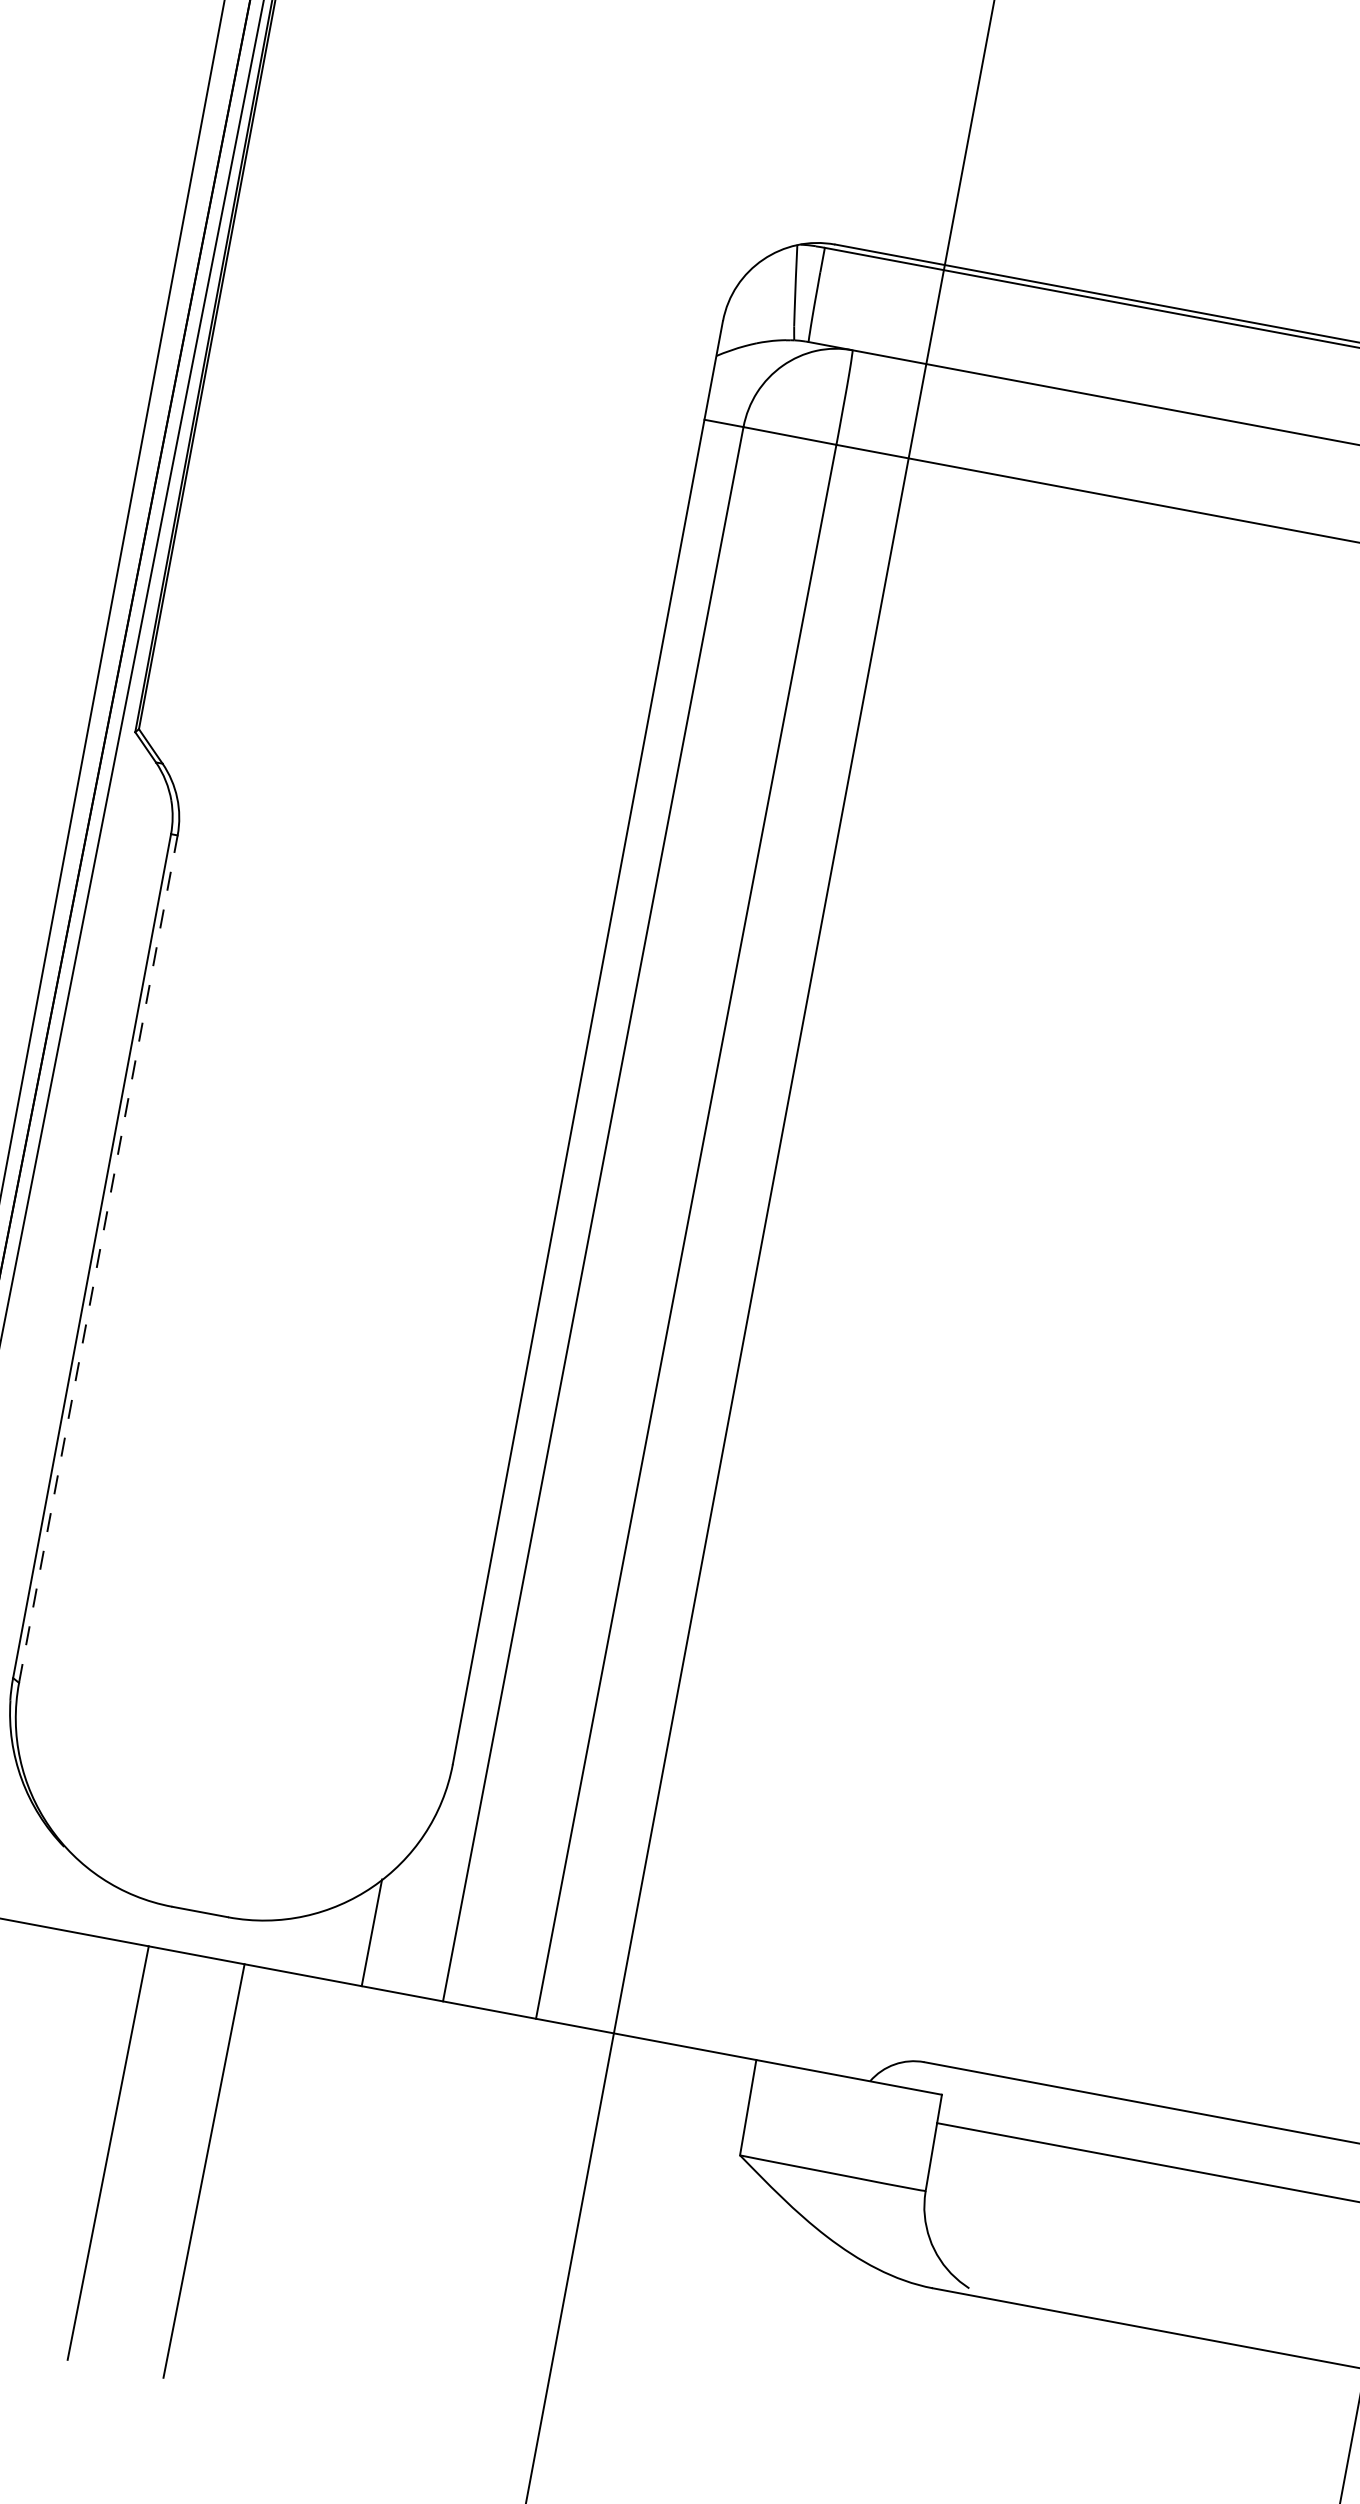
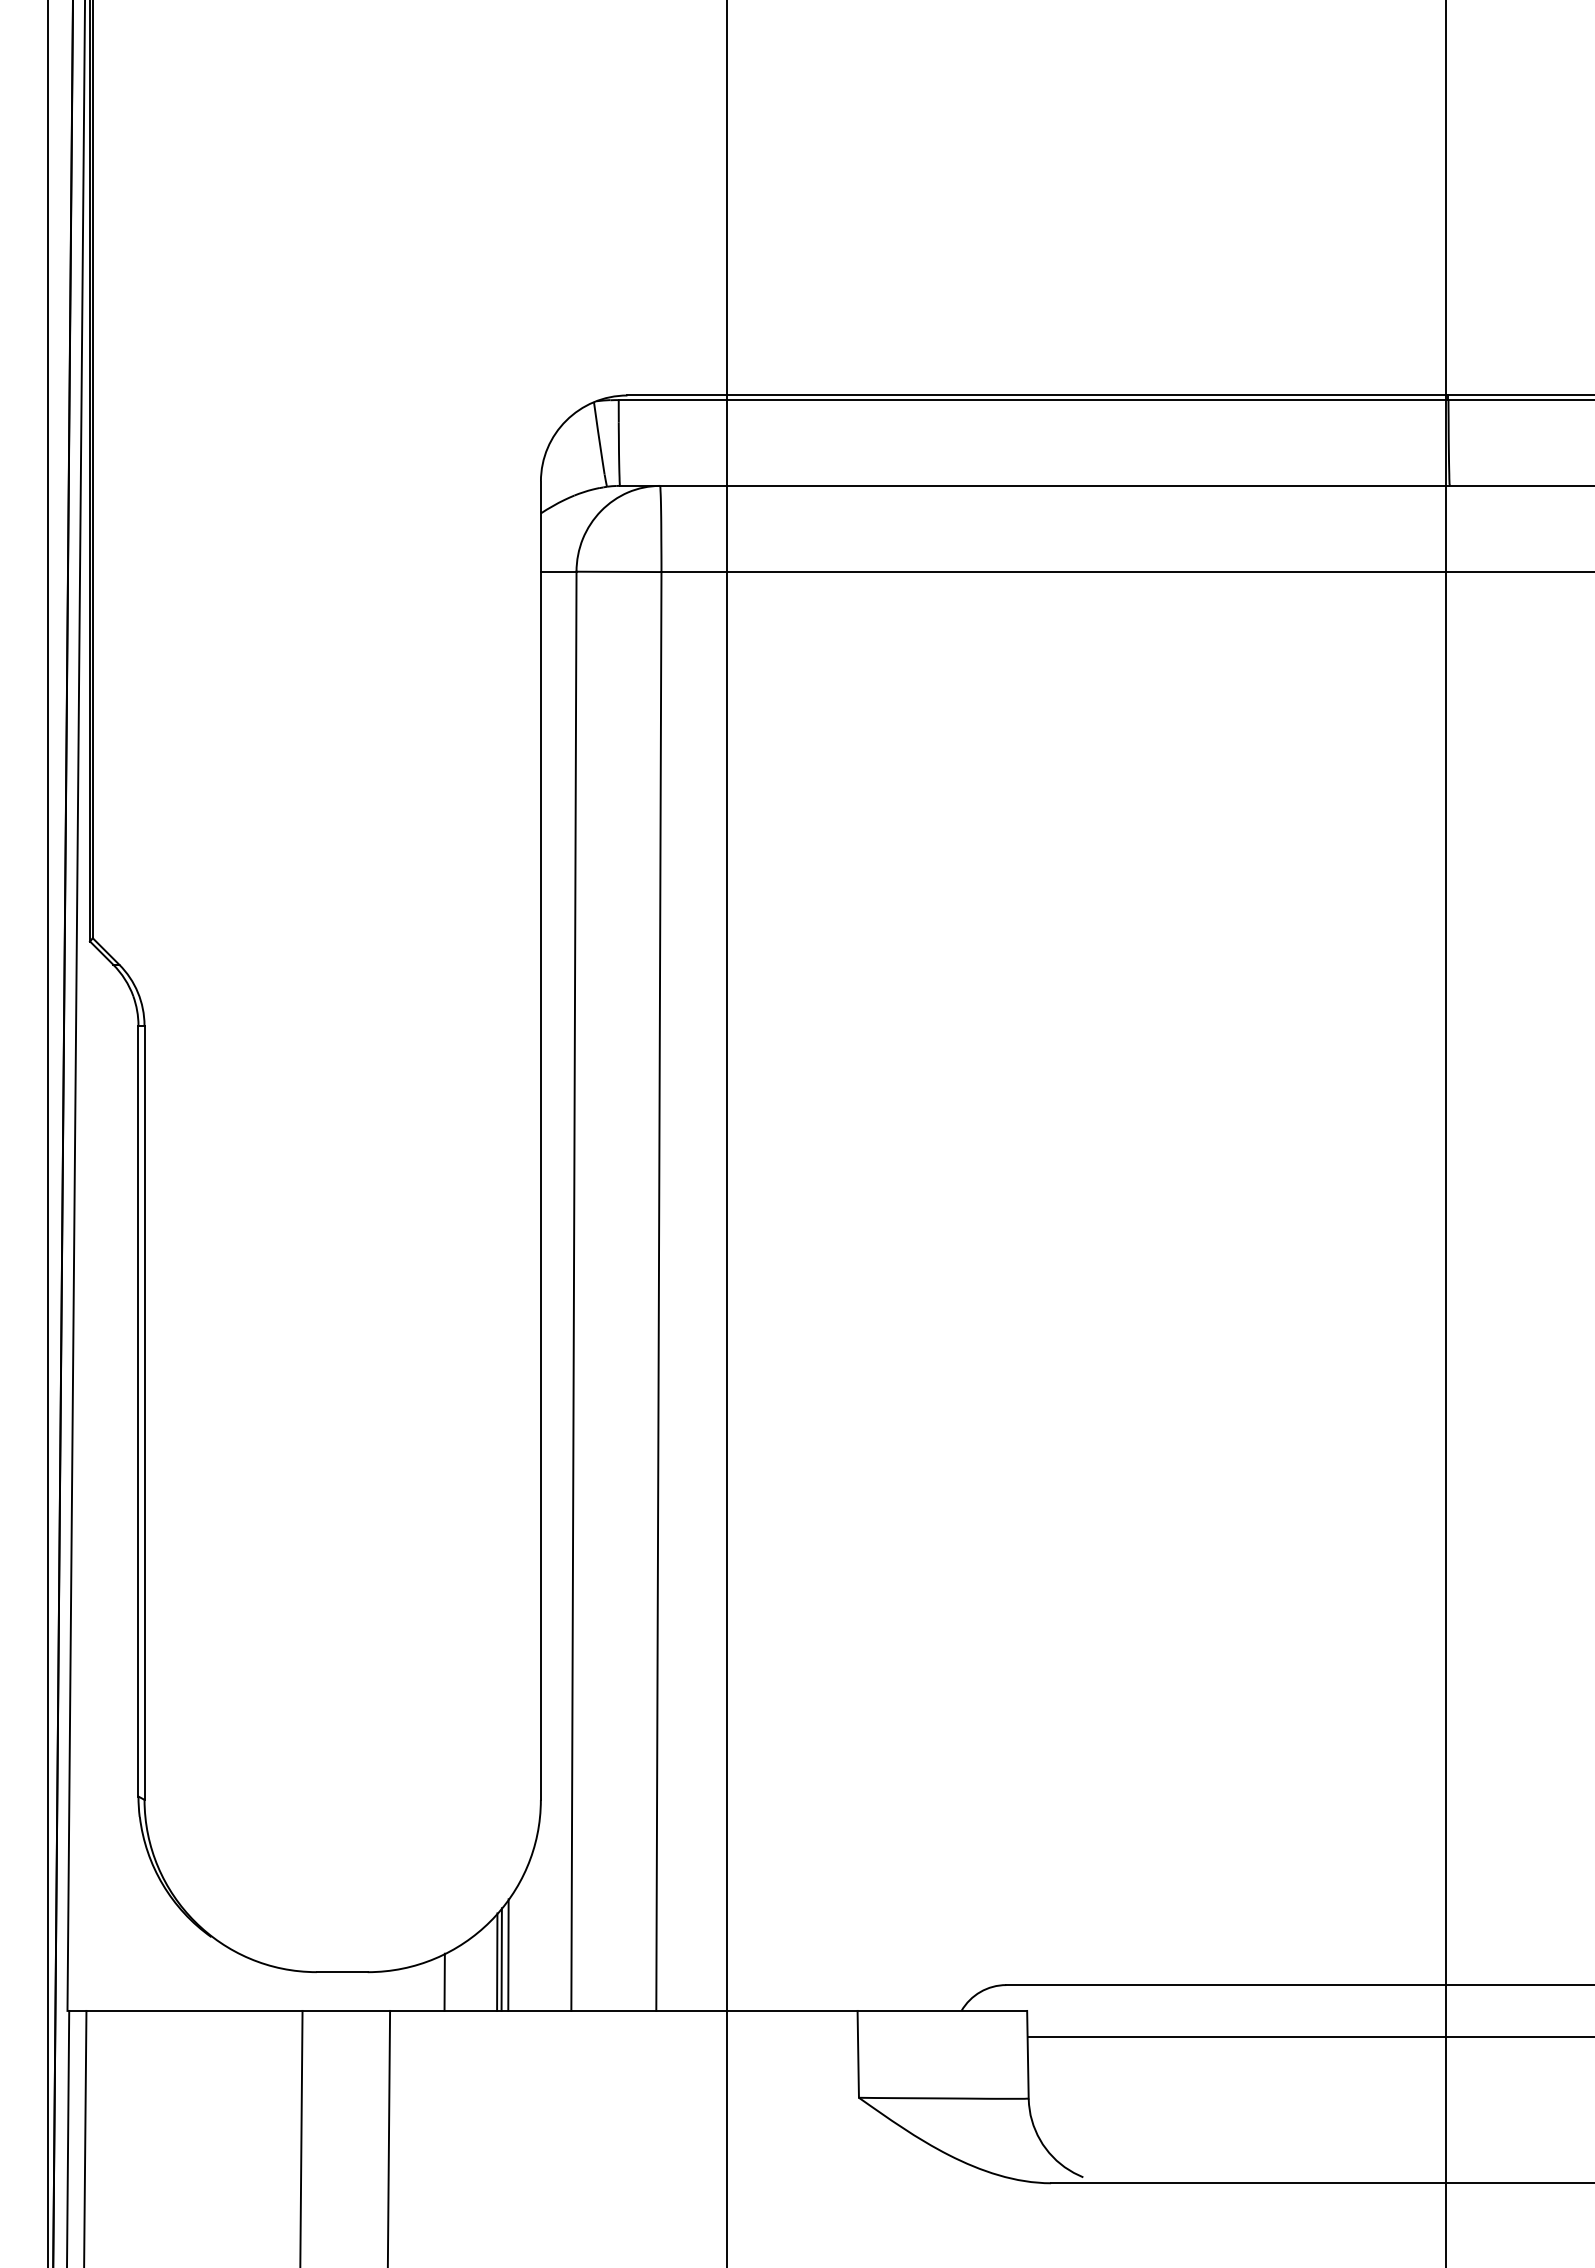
line: (98, 1258) -> (144, 1412), dashed -> solid
line: (385, 1926) -> (508, 1954), added
line: (377, 1930) -> (501, 1959), added
line: (310, 1943) -> (444, 1981), added

